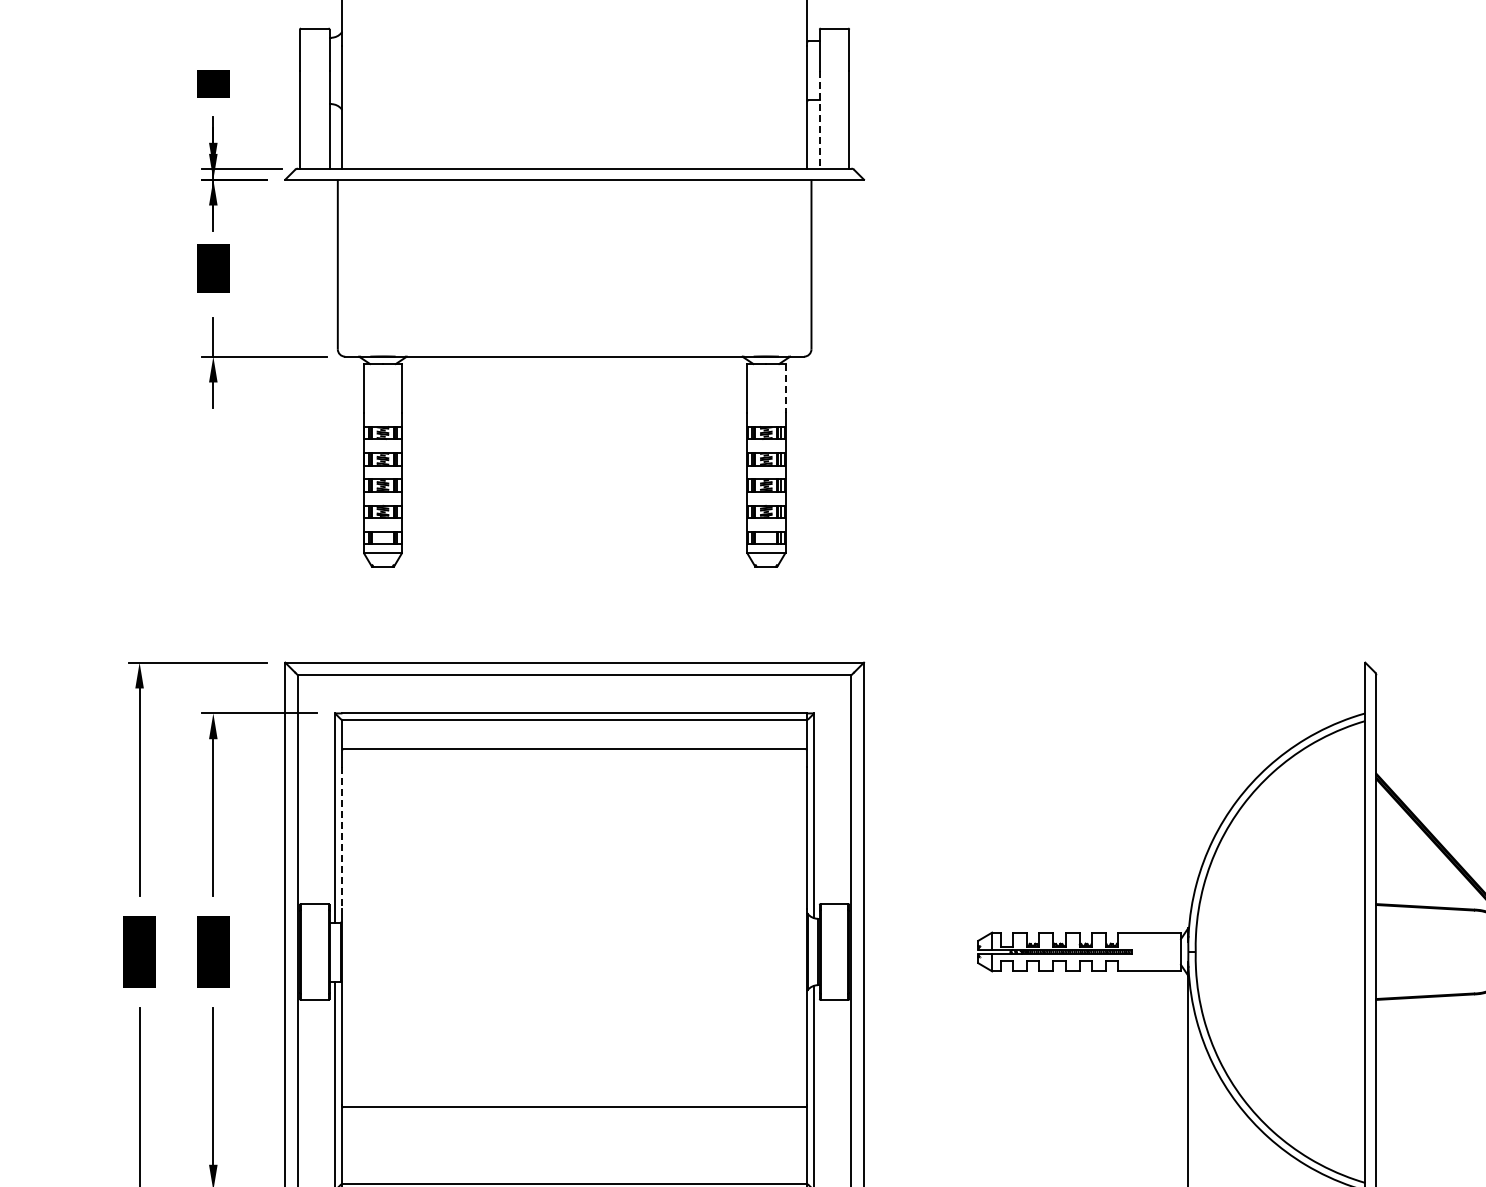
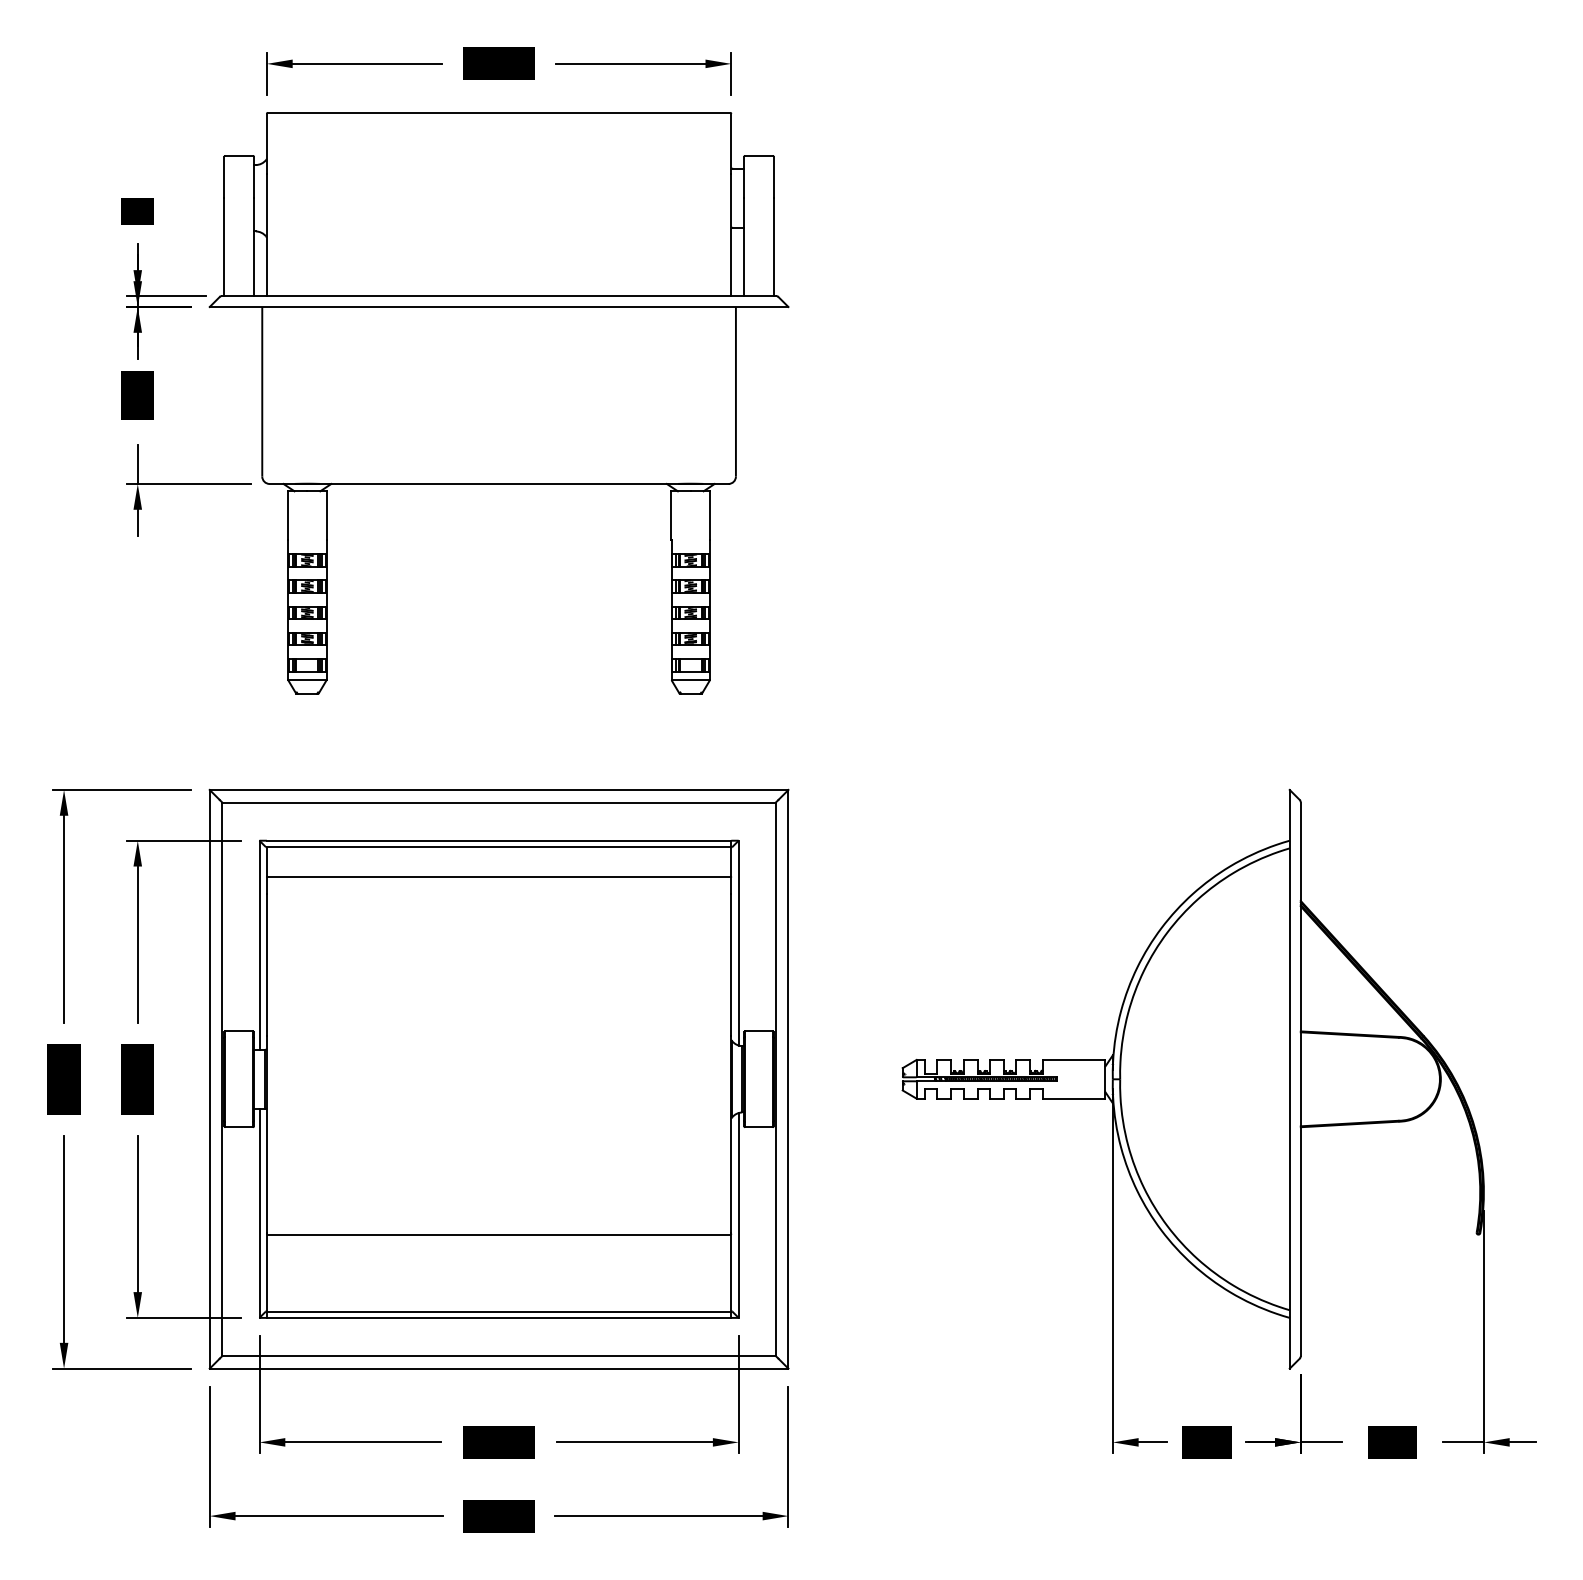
line: (820, 120) -> (744, 247), dashed -> solid
line: (786, 389) -> (710, 516), dashed -> solid
line: (342, 838) -> (266, 965), dashed -> solid

